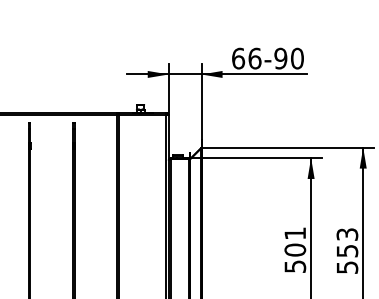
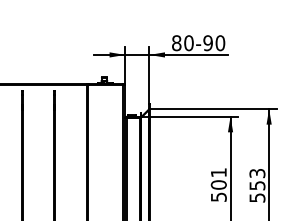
text: (246, 58) -> (182, 43), 66-90 -> 80-90

